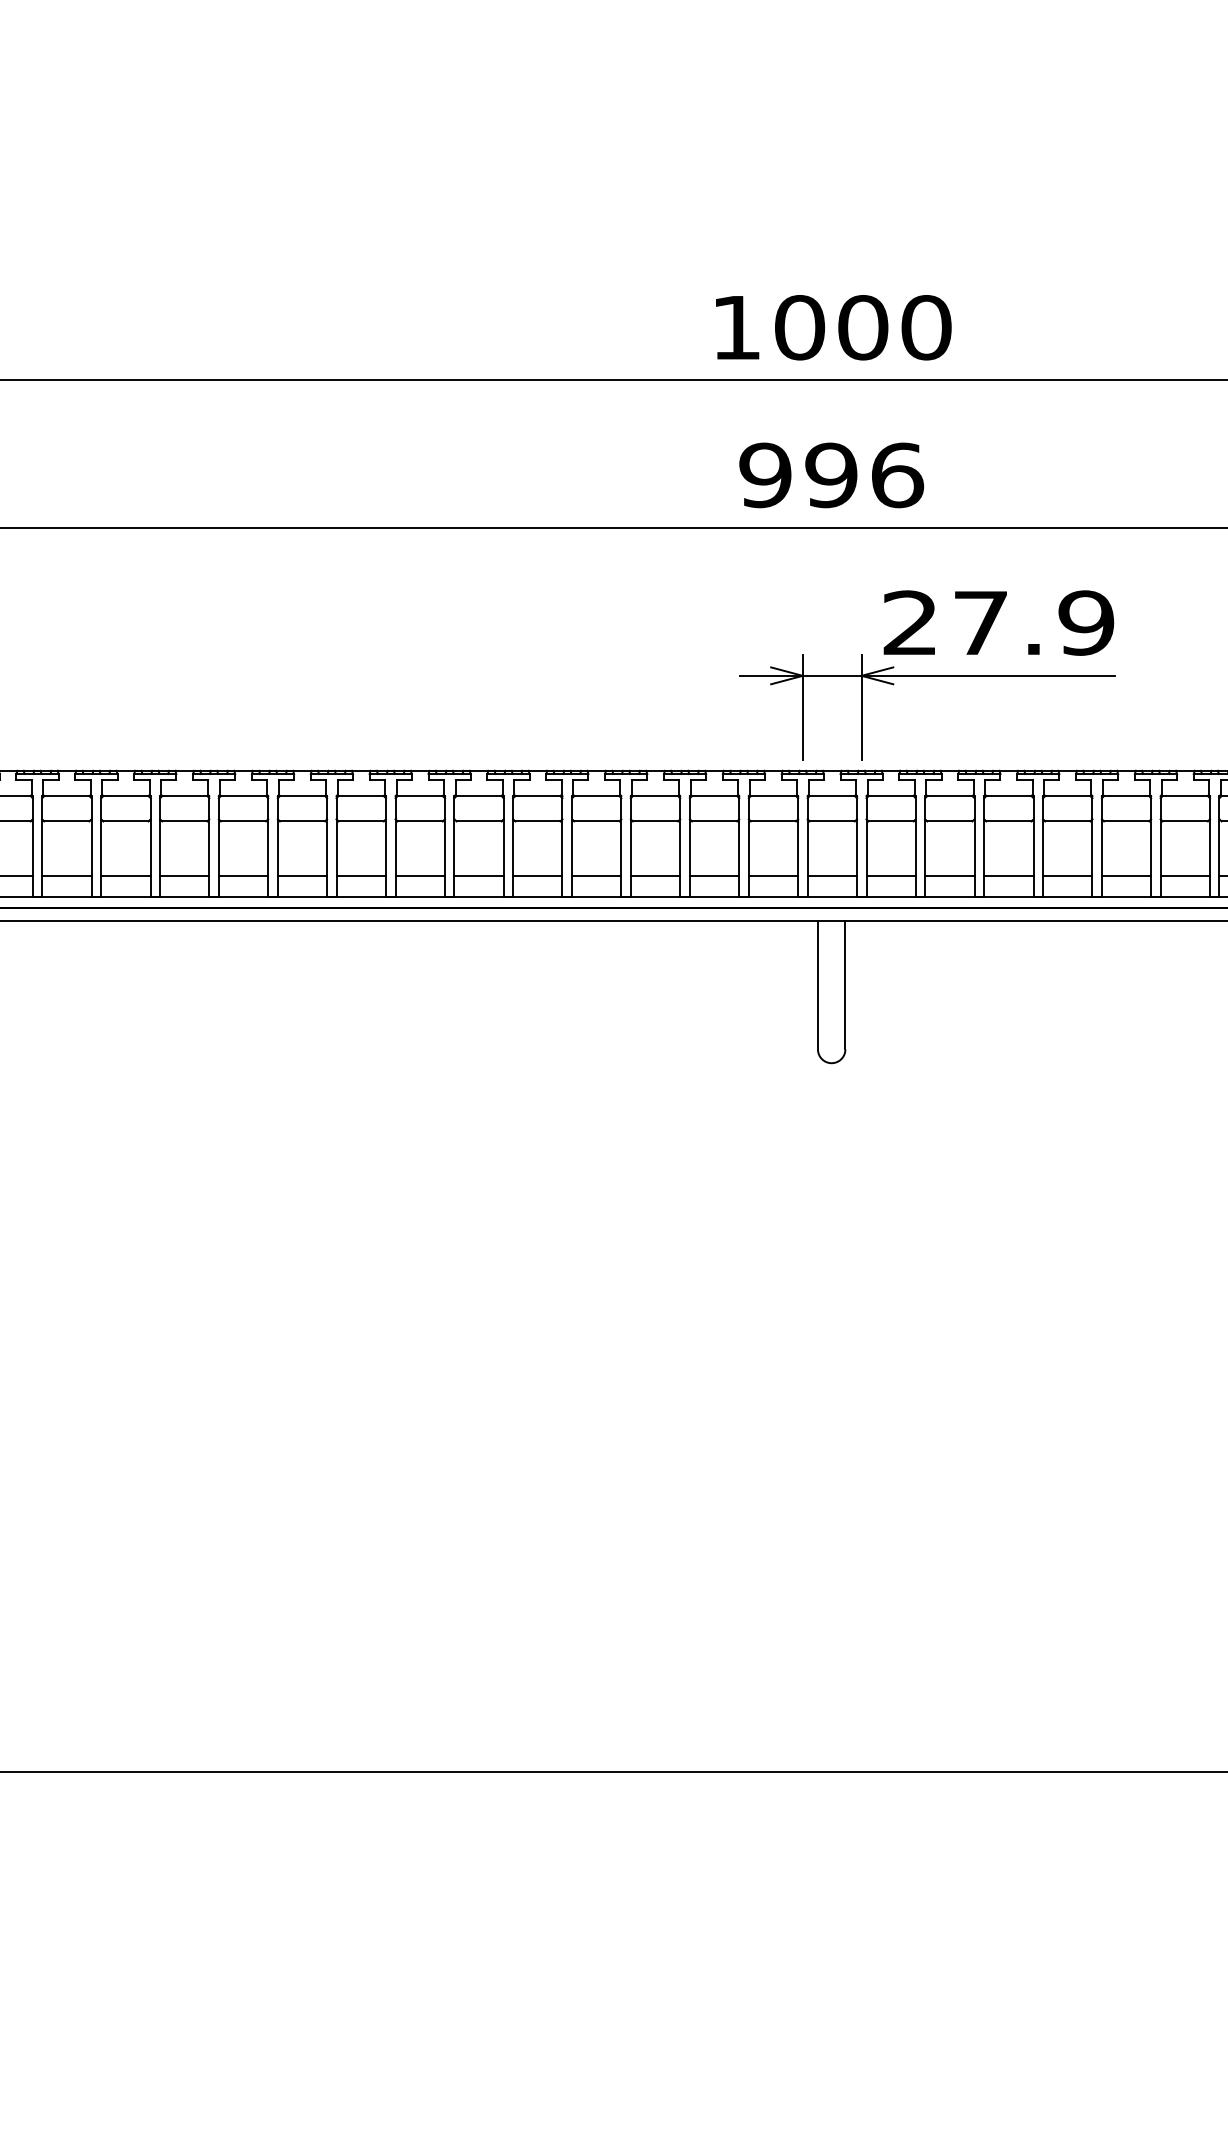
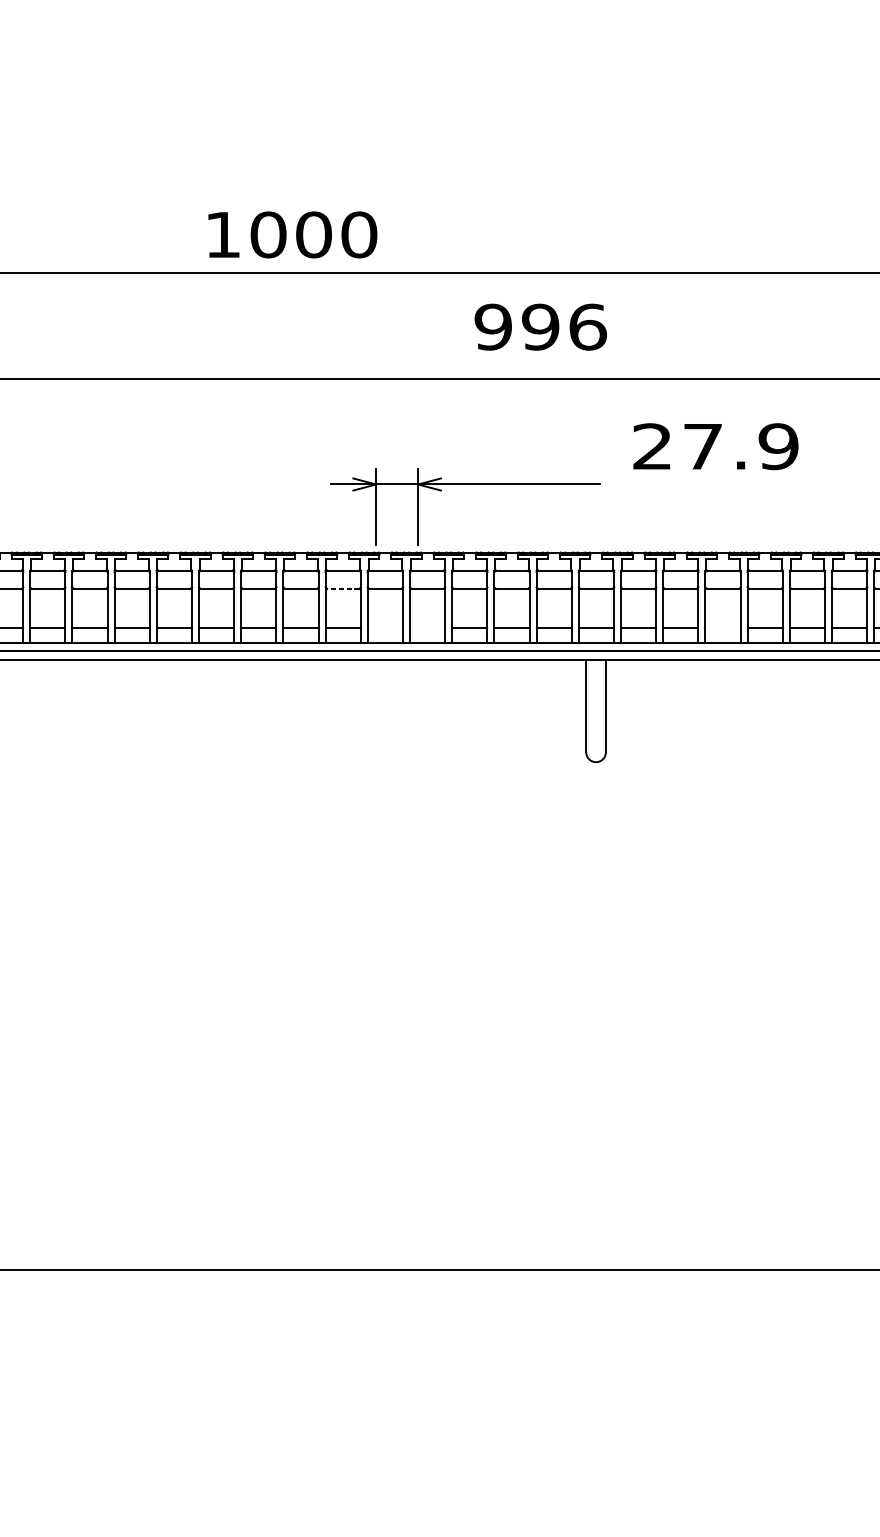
text: (833, 327) -> (292, 234), moved
text: (831, 475) -> (540, 327), moved
part: (927, 676) -> (465, 484), moved
line: (479, 821) -> (343, 588), solid -> dashed
line: (537, 876) -> (385, 628), removed
line: (596, 876) -> (427, 628), removed
line: (1008, 876) -> (722, 628), removed

